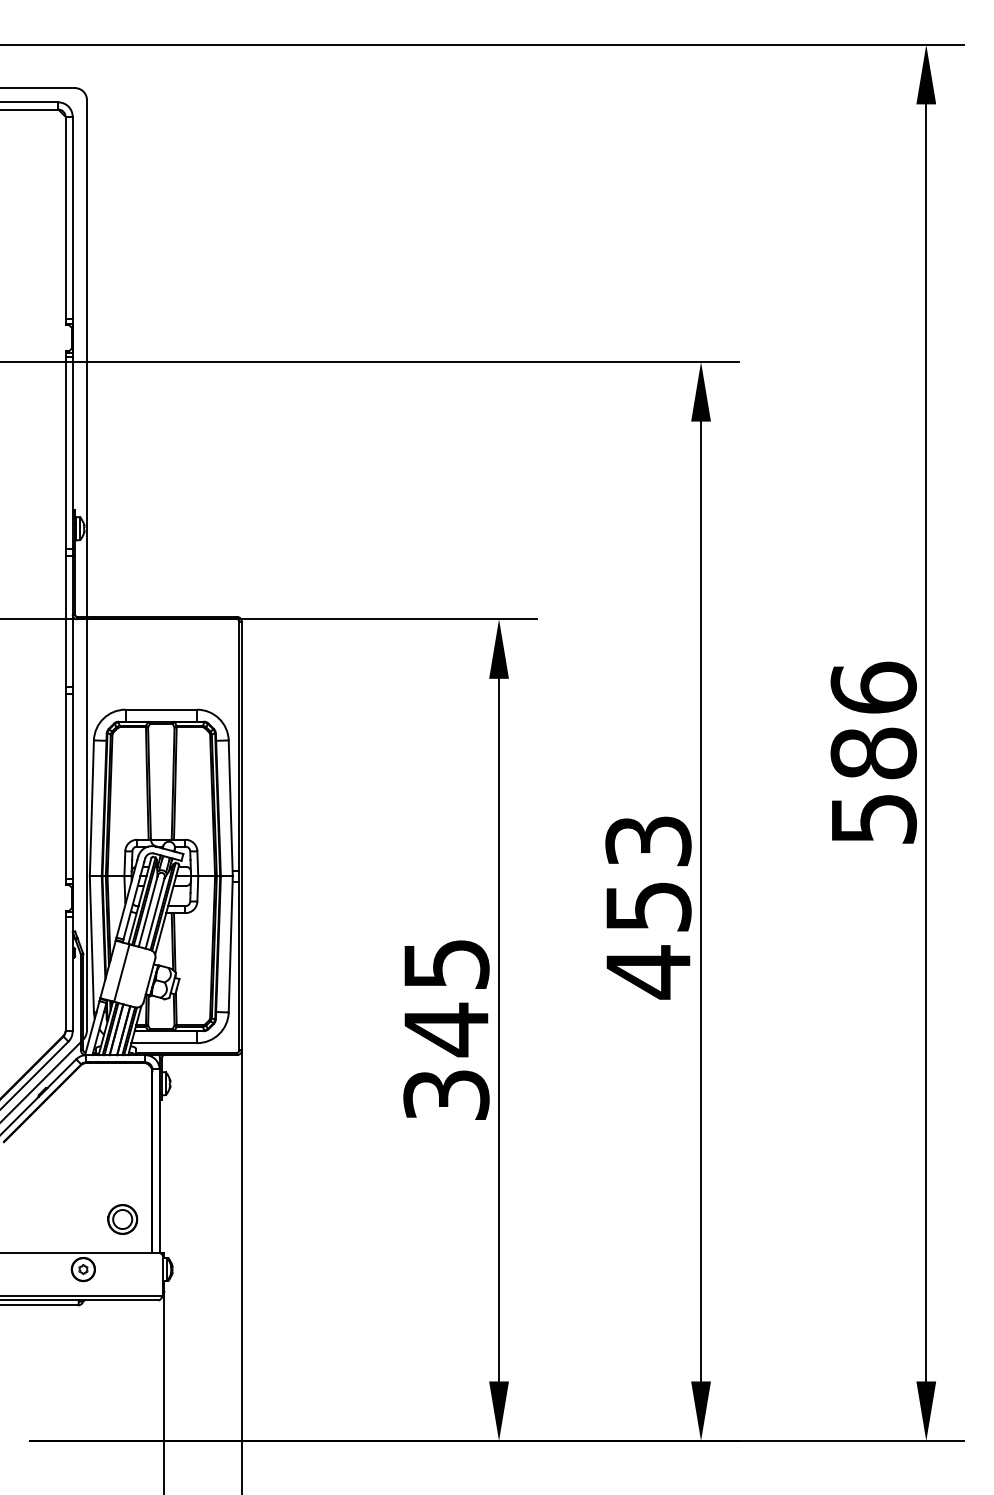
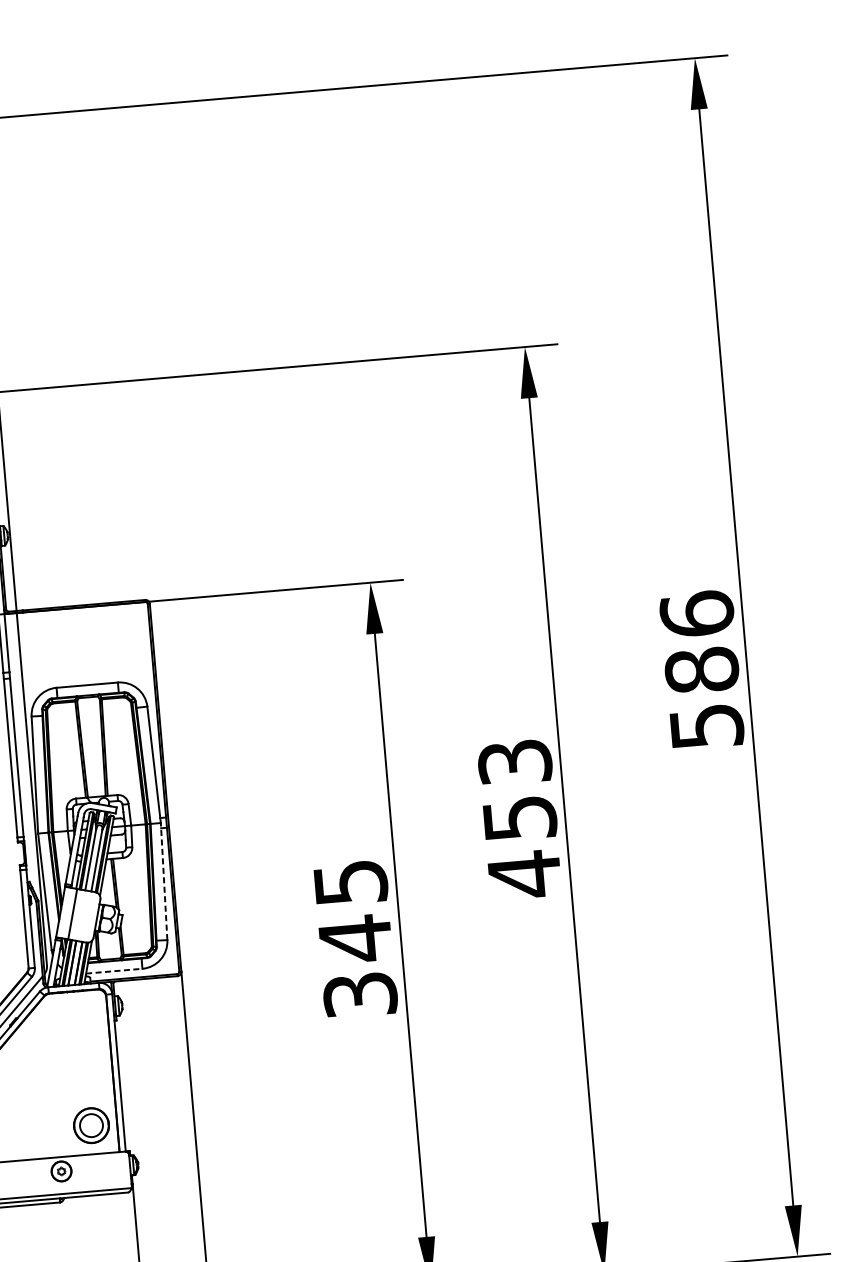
line: (230, 943) -> (163, 880), solid -> dashed
line: (164, 1043) -> (114, 971), solid -> dashed
part: (122, 1219) -> (91, 1125), size x1.4

